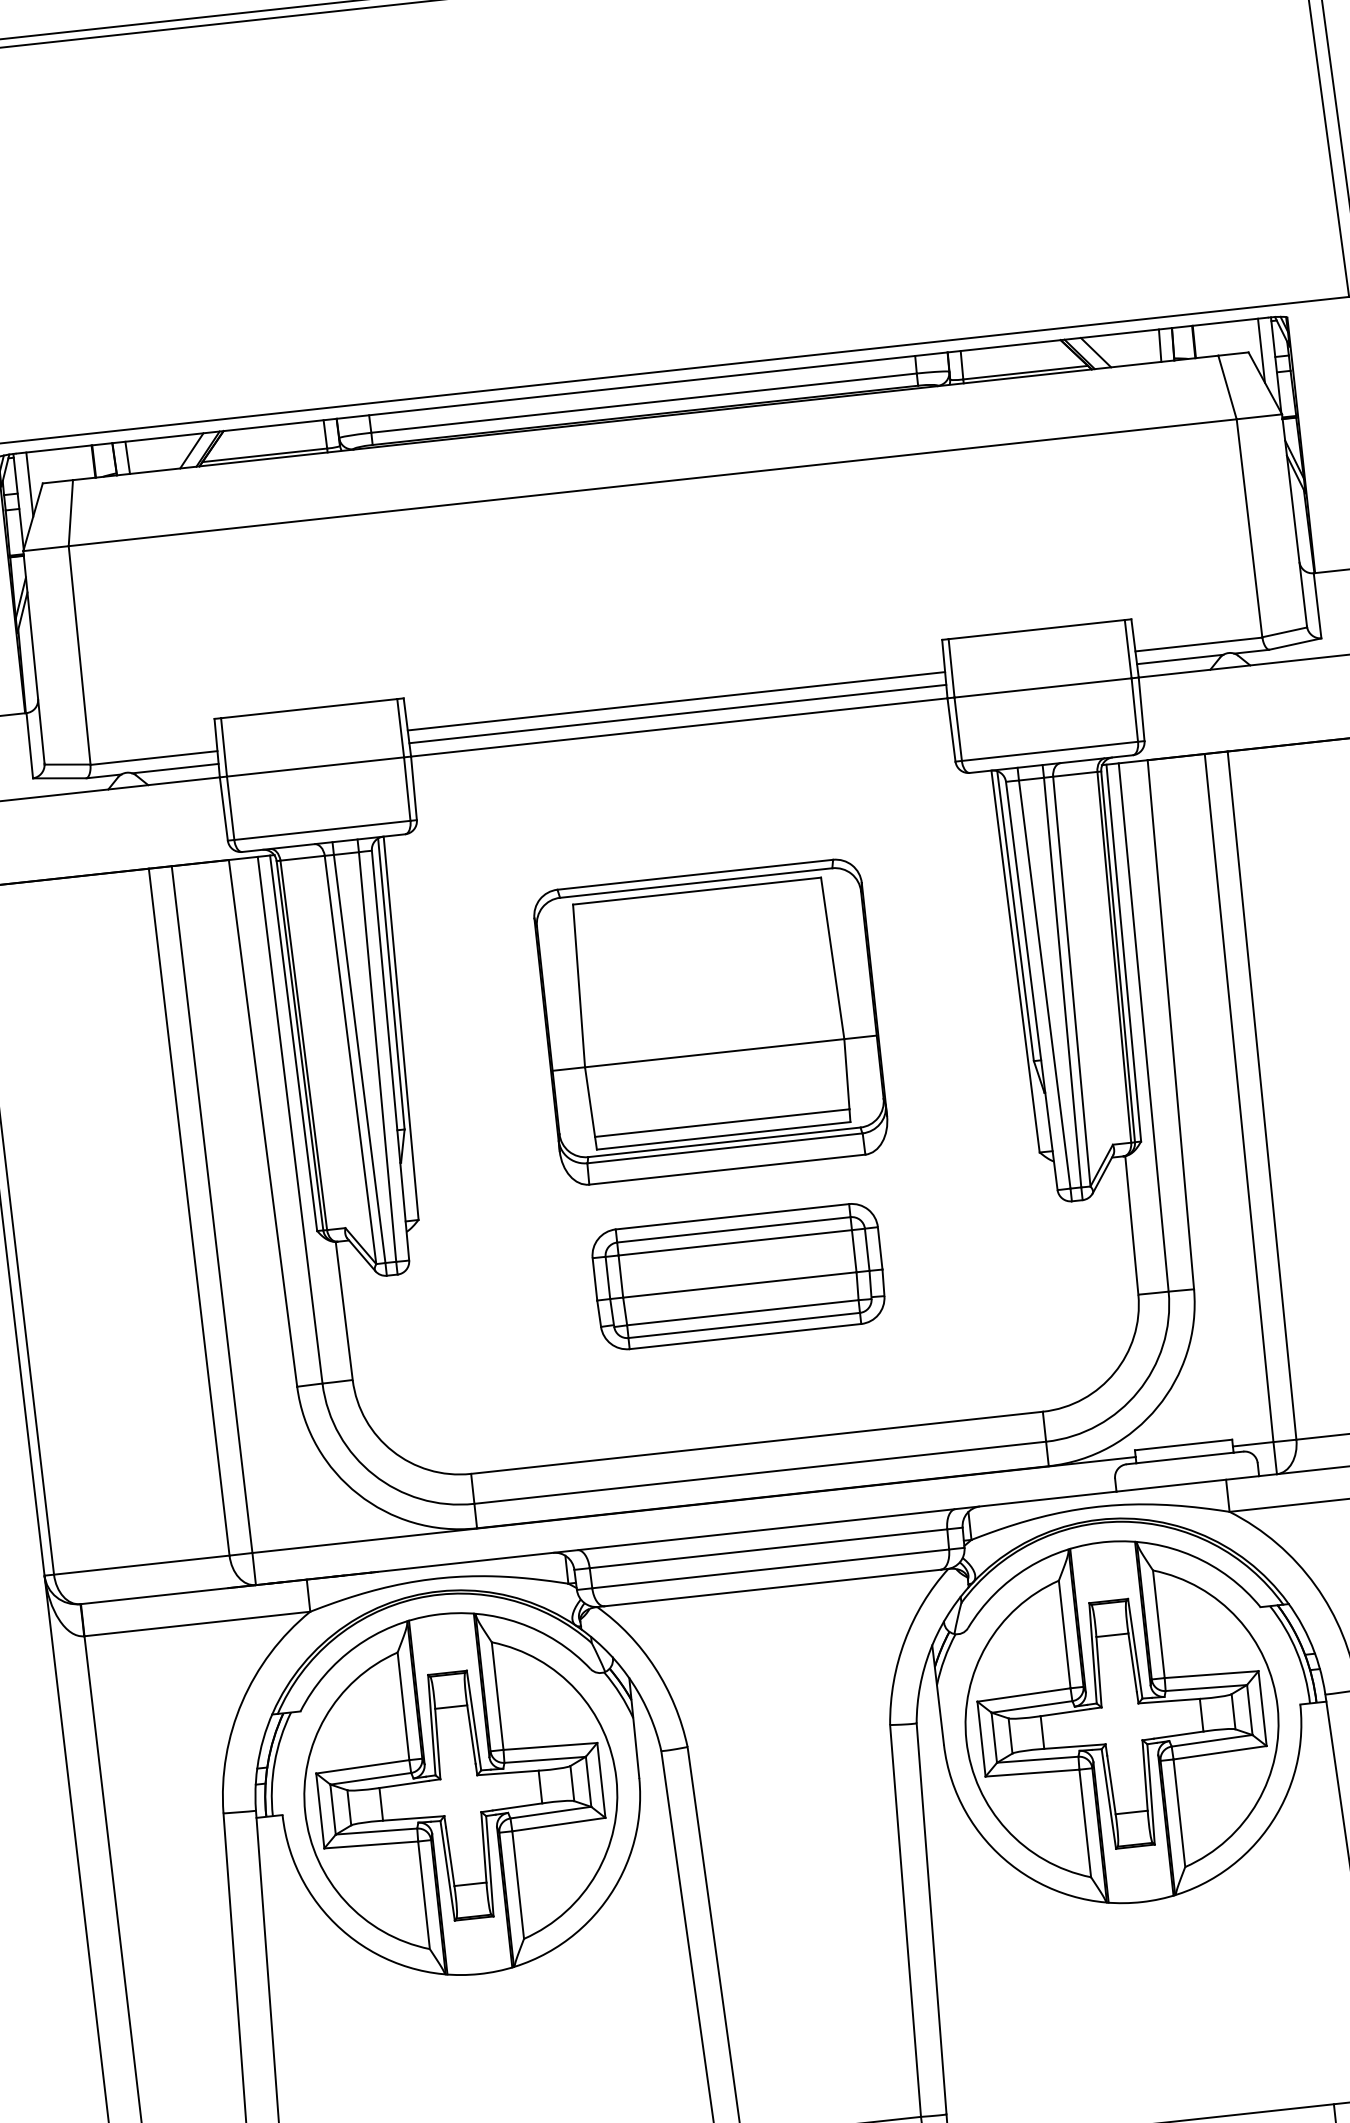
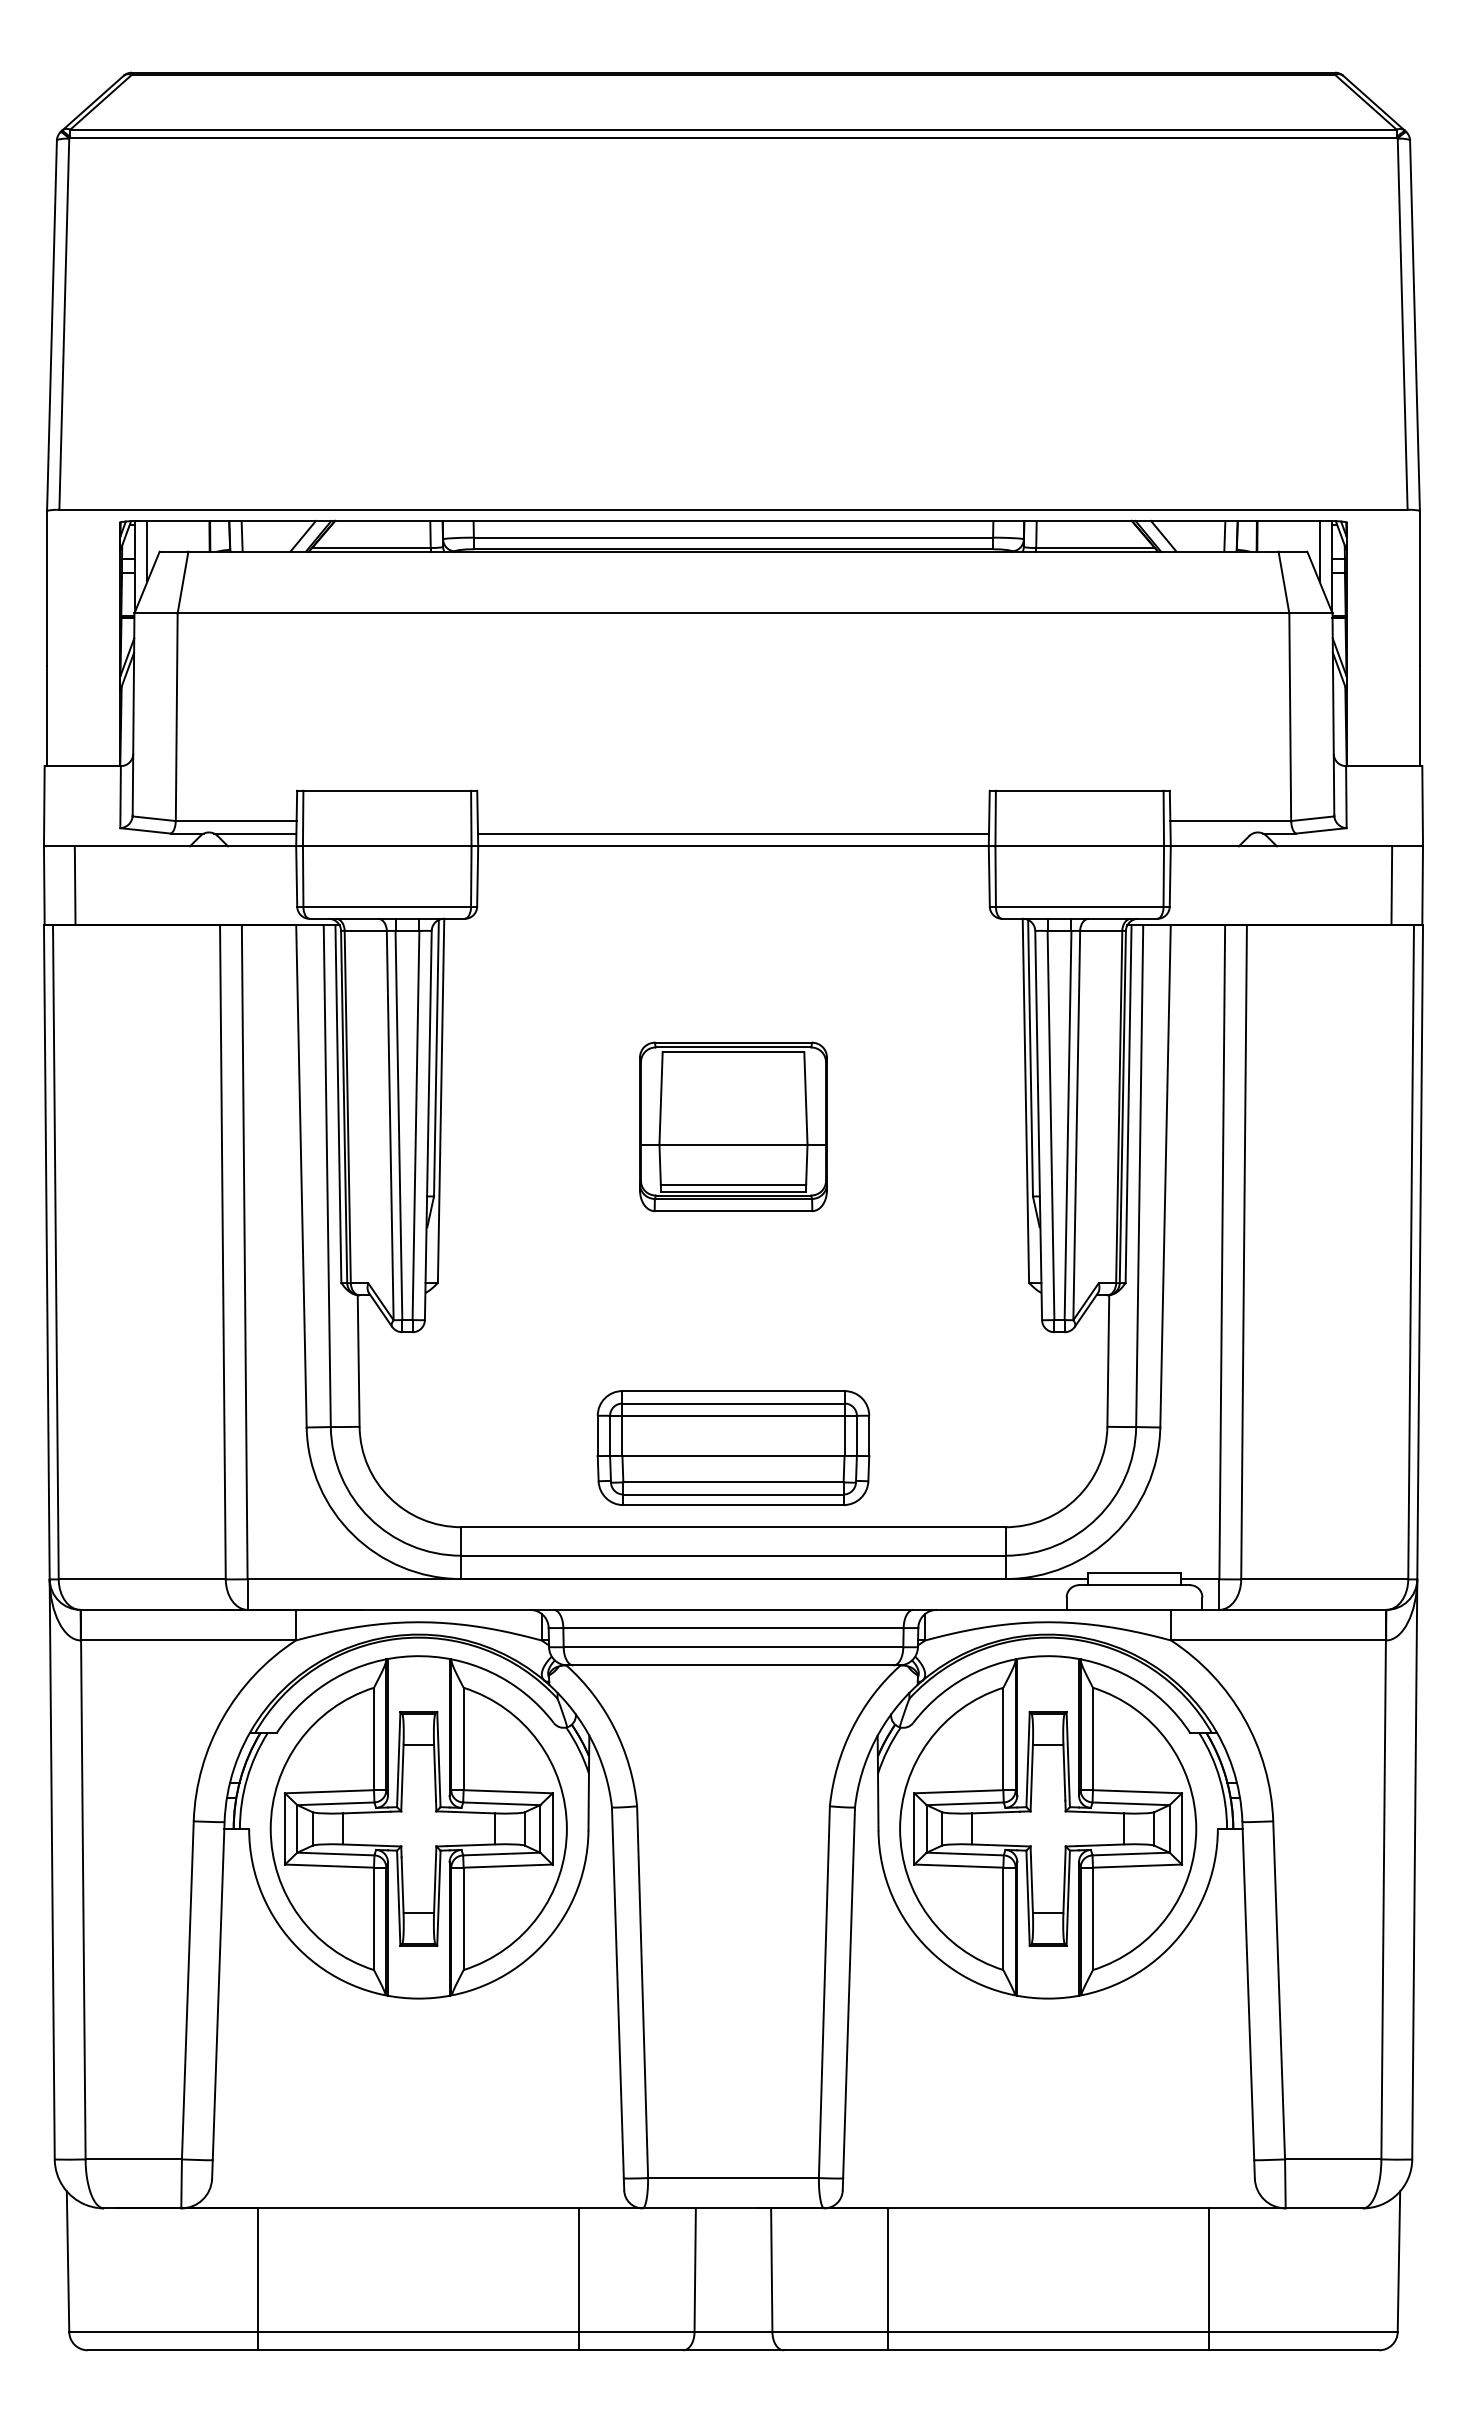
line: (1180, 659) -> (1211, 833), removed
line: (676, 701) -> (733, 821), removed
part: (711, 1021) -> (733, 1126), size x0.6
part: (738, 1276) -> (733, 1447), moved

